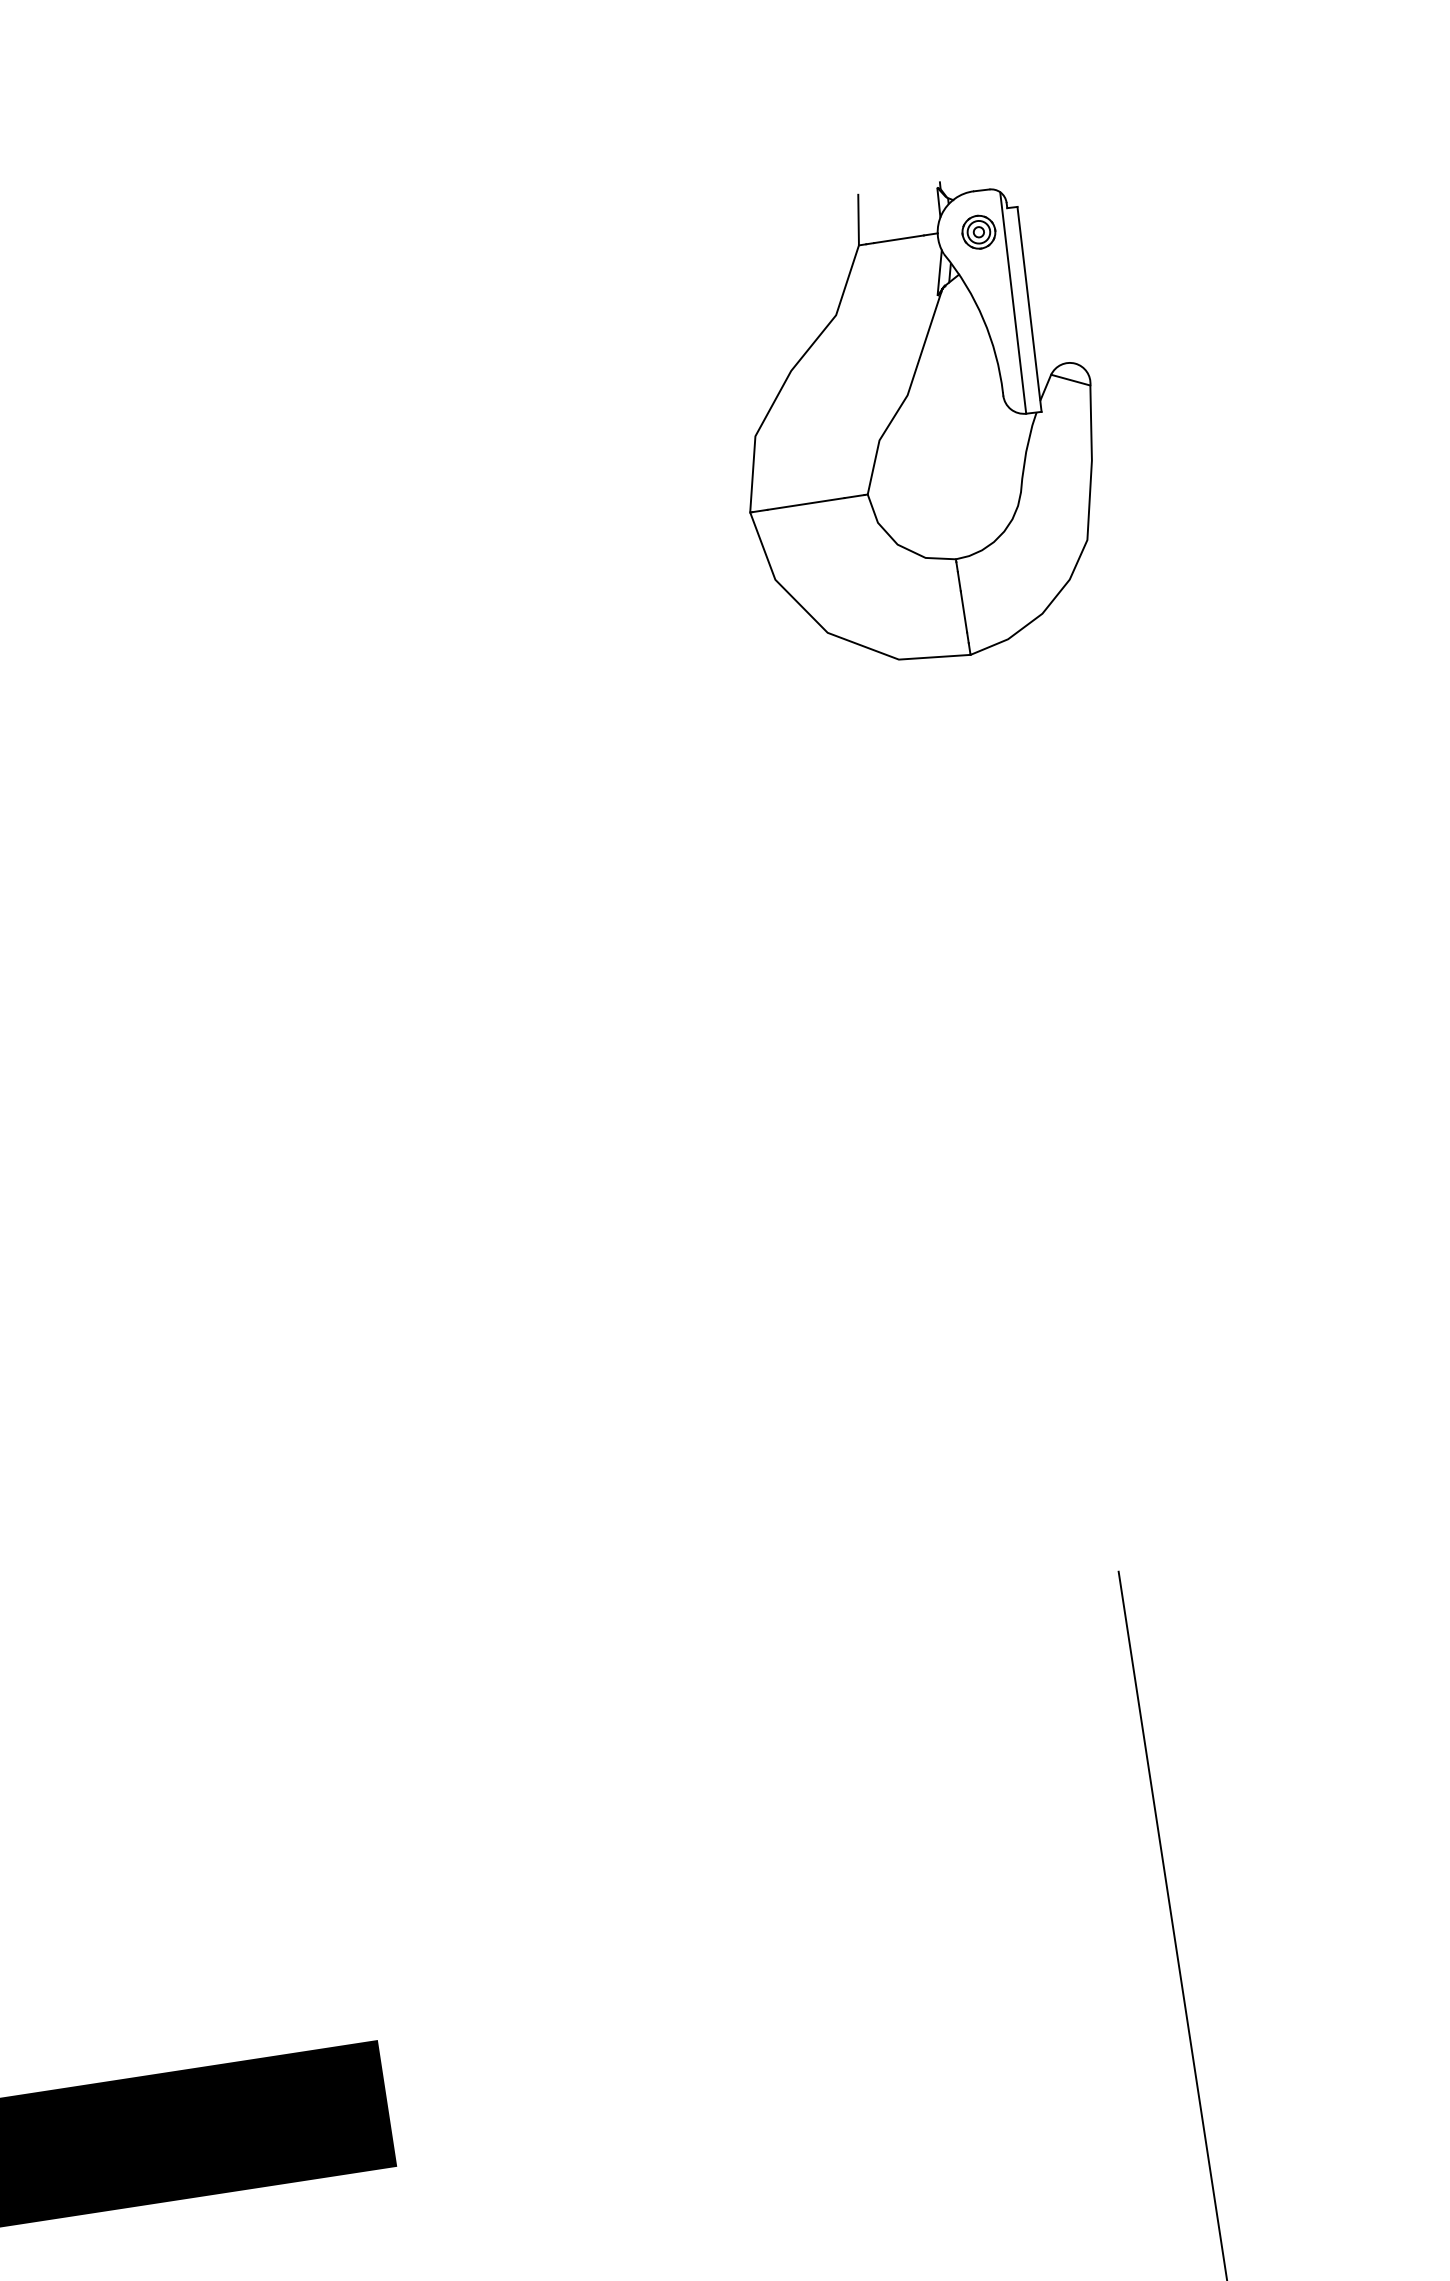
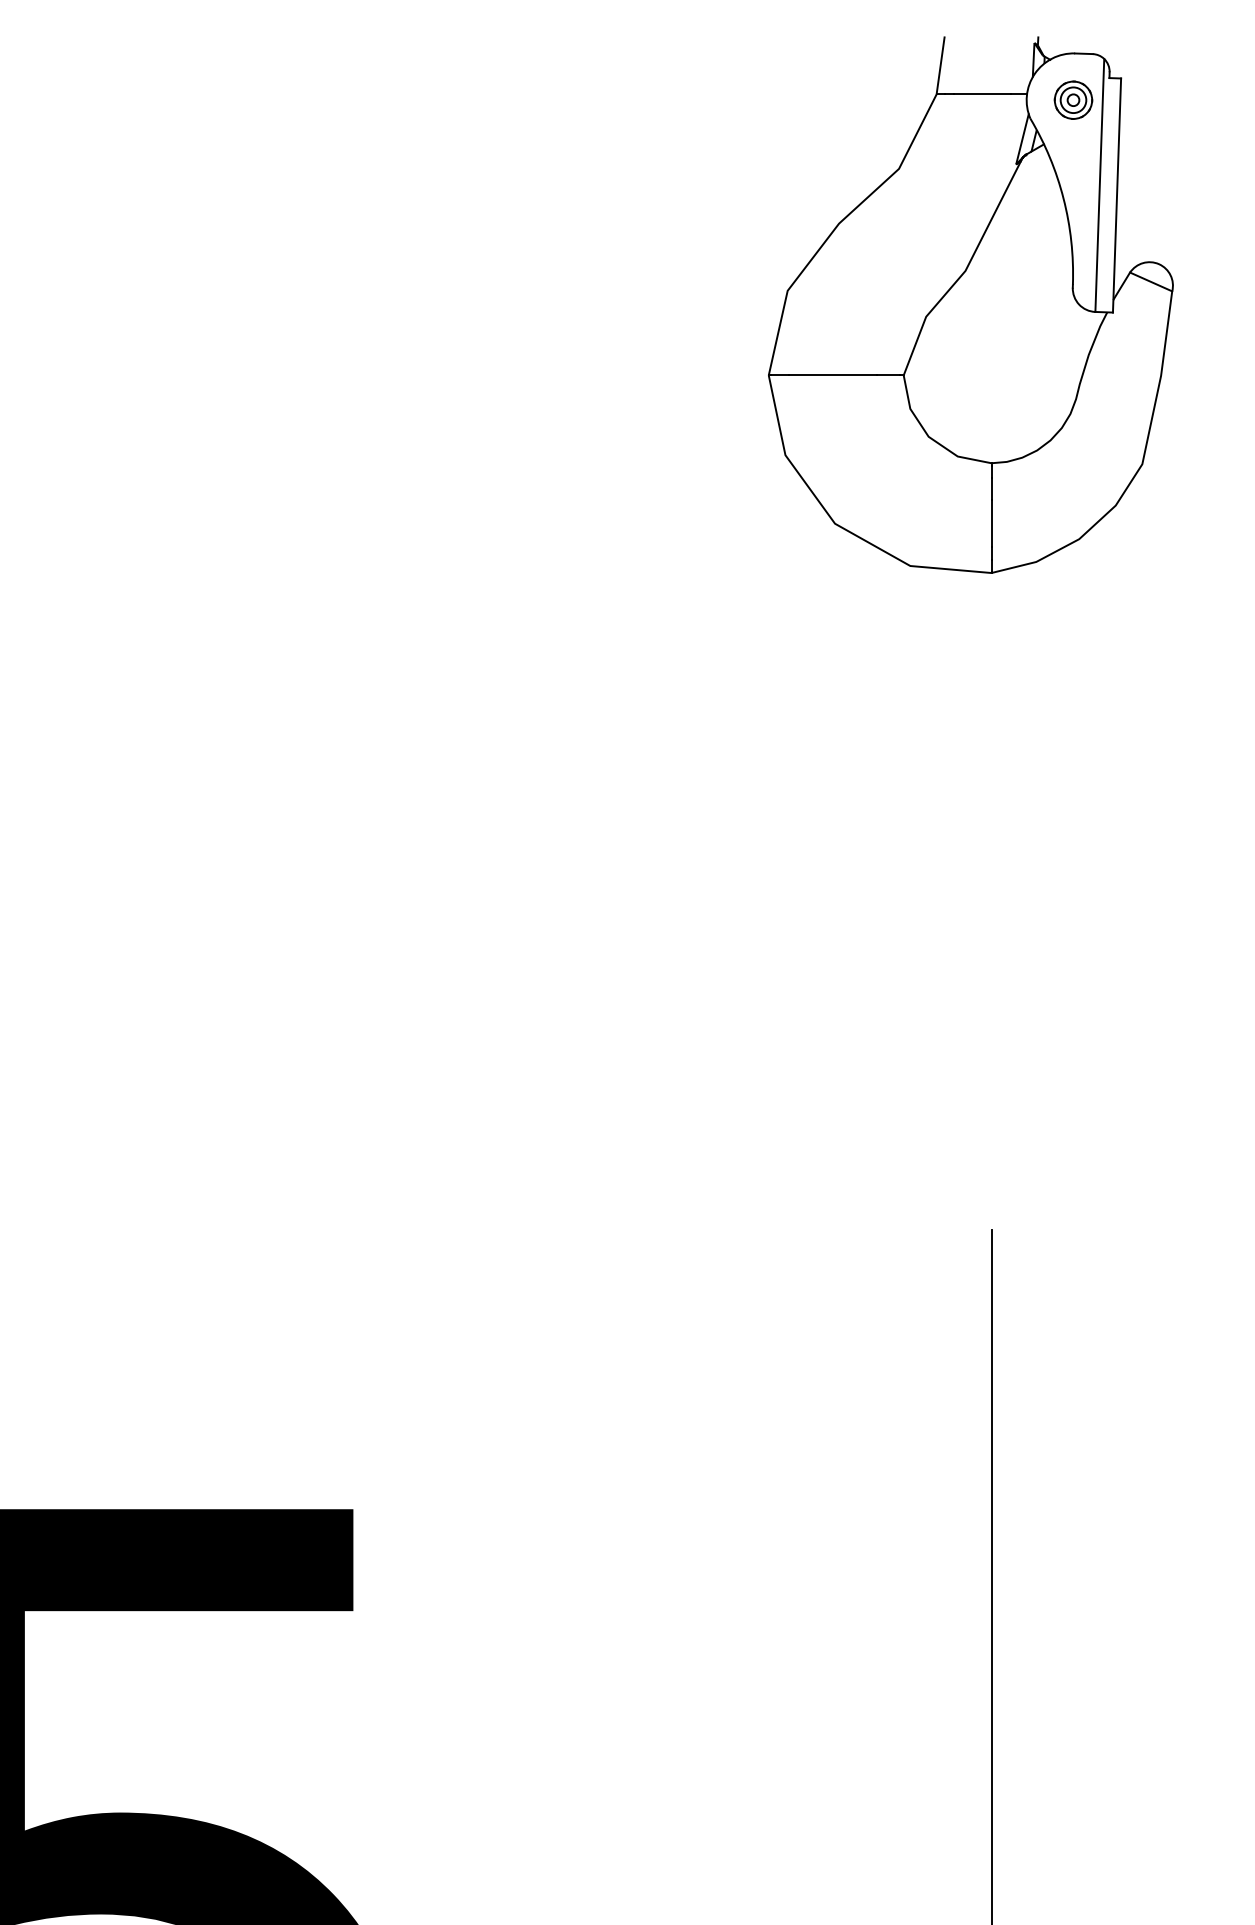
part: (916, 423) -> (970, 304), size x1.43

